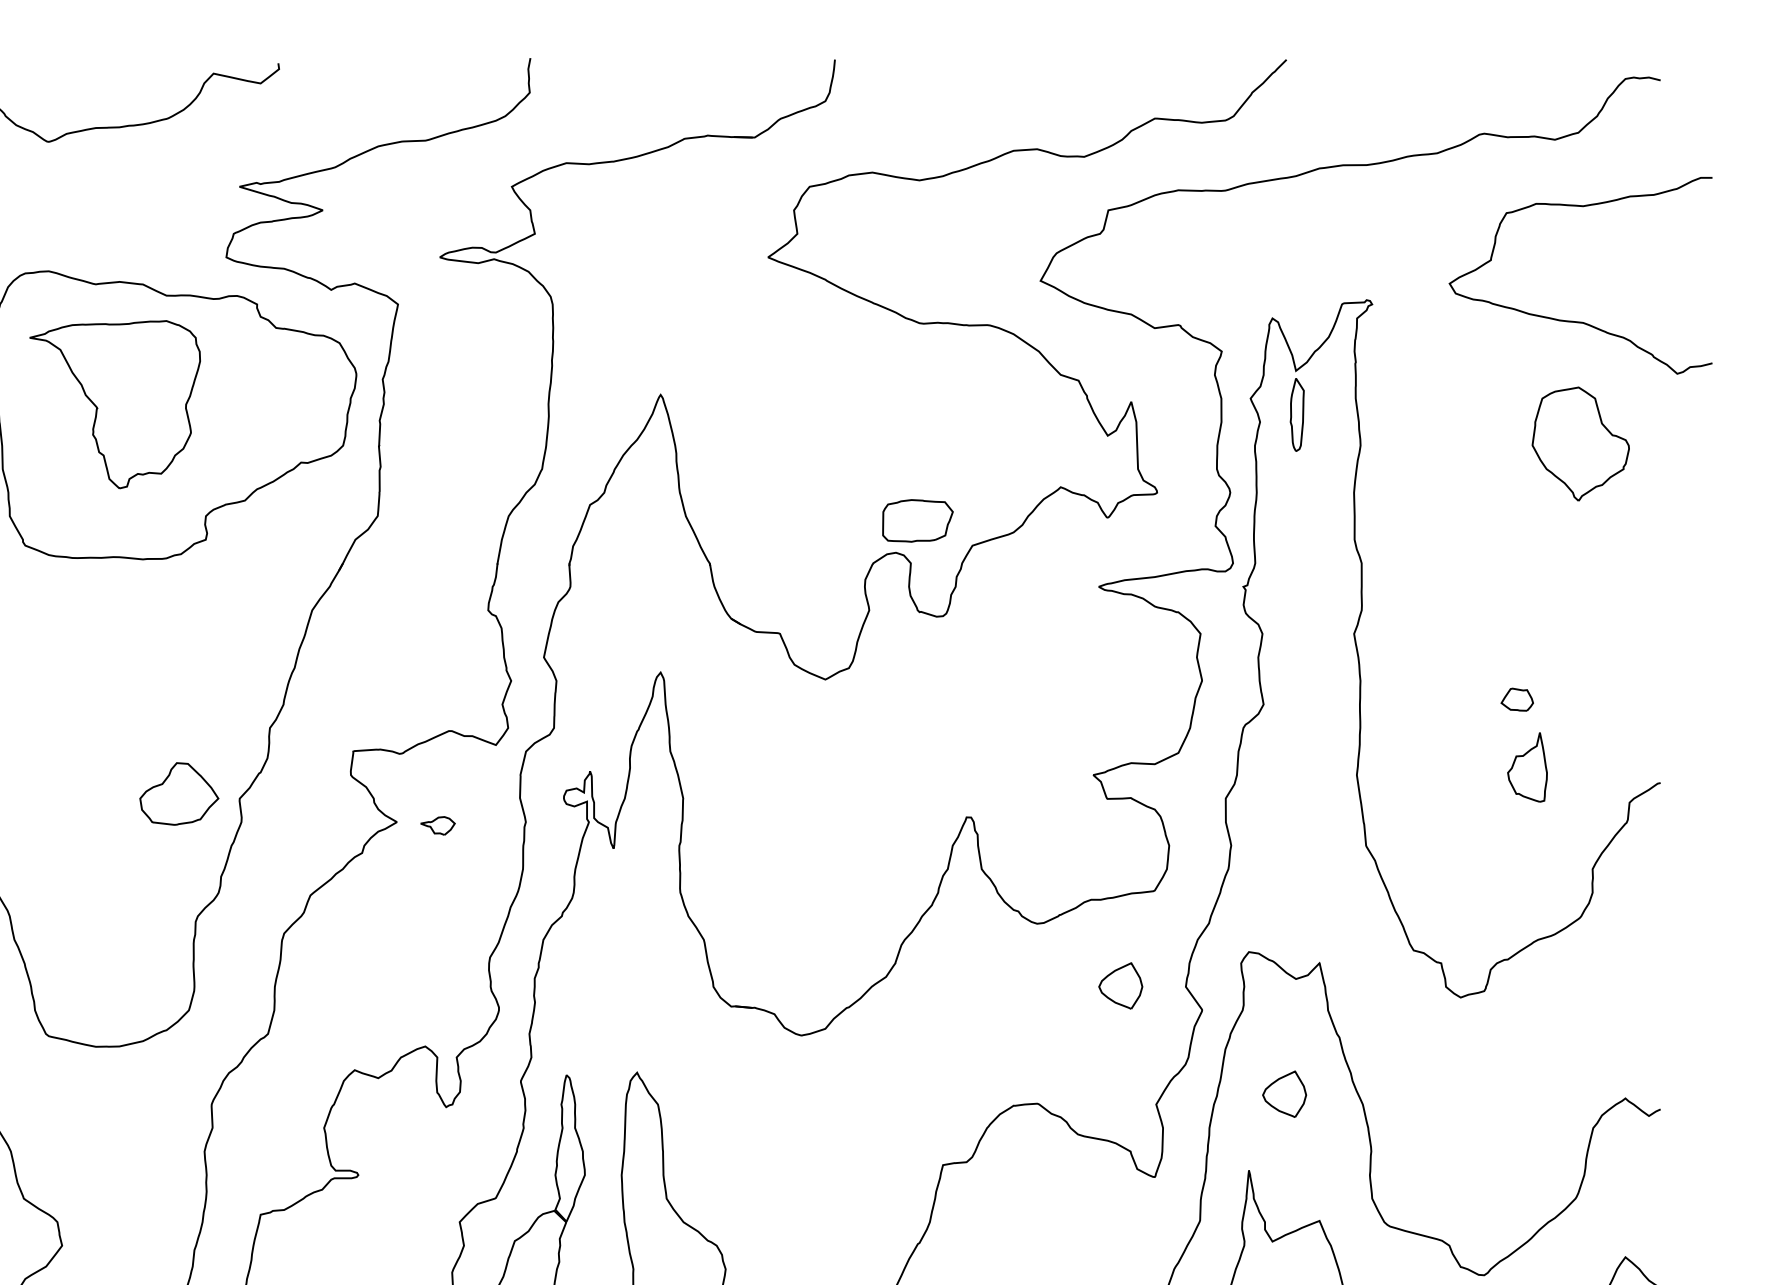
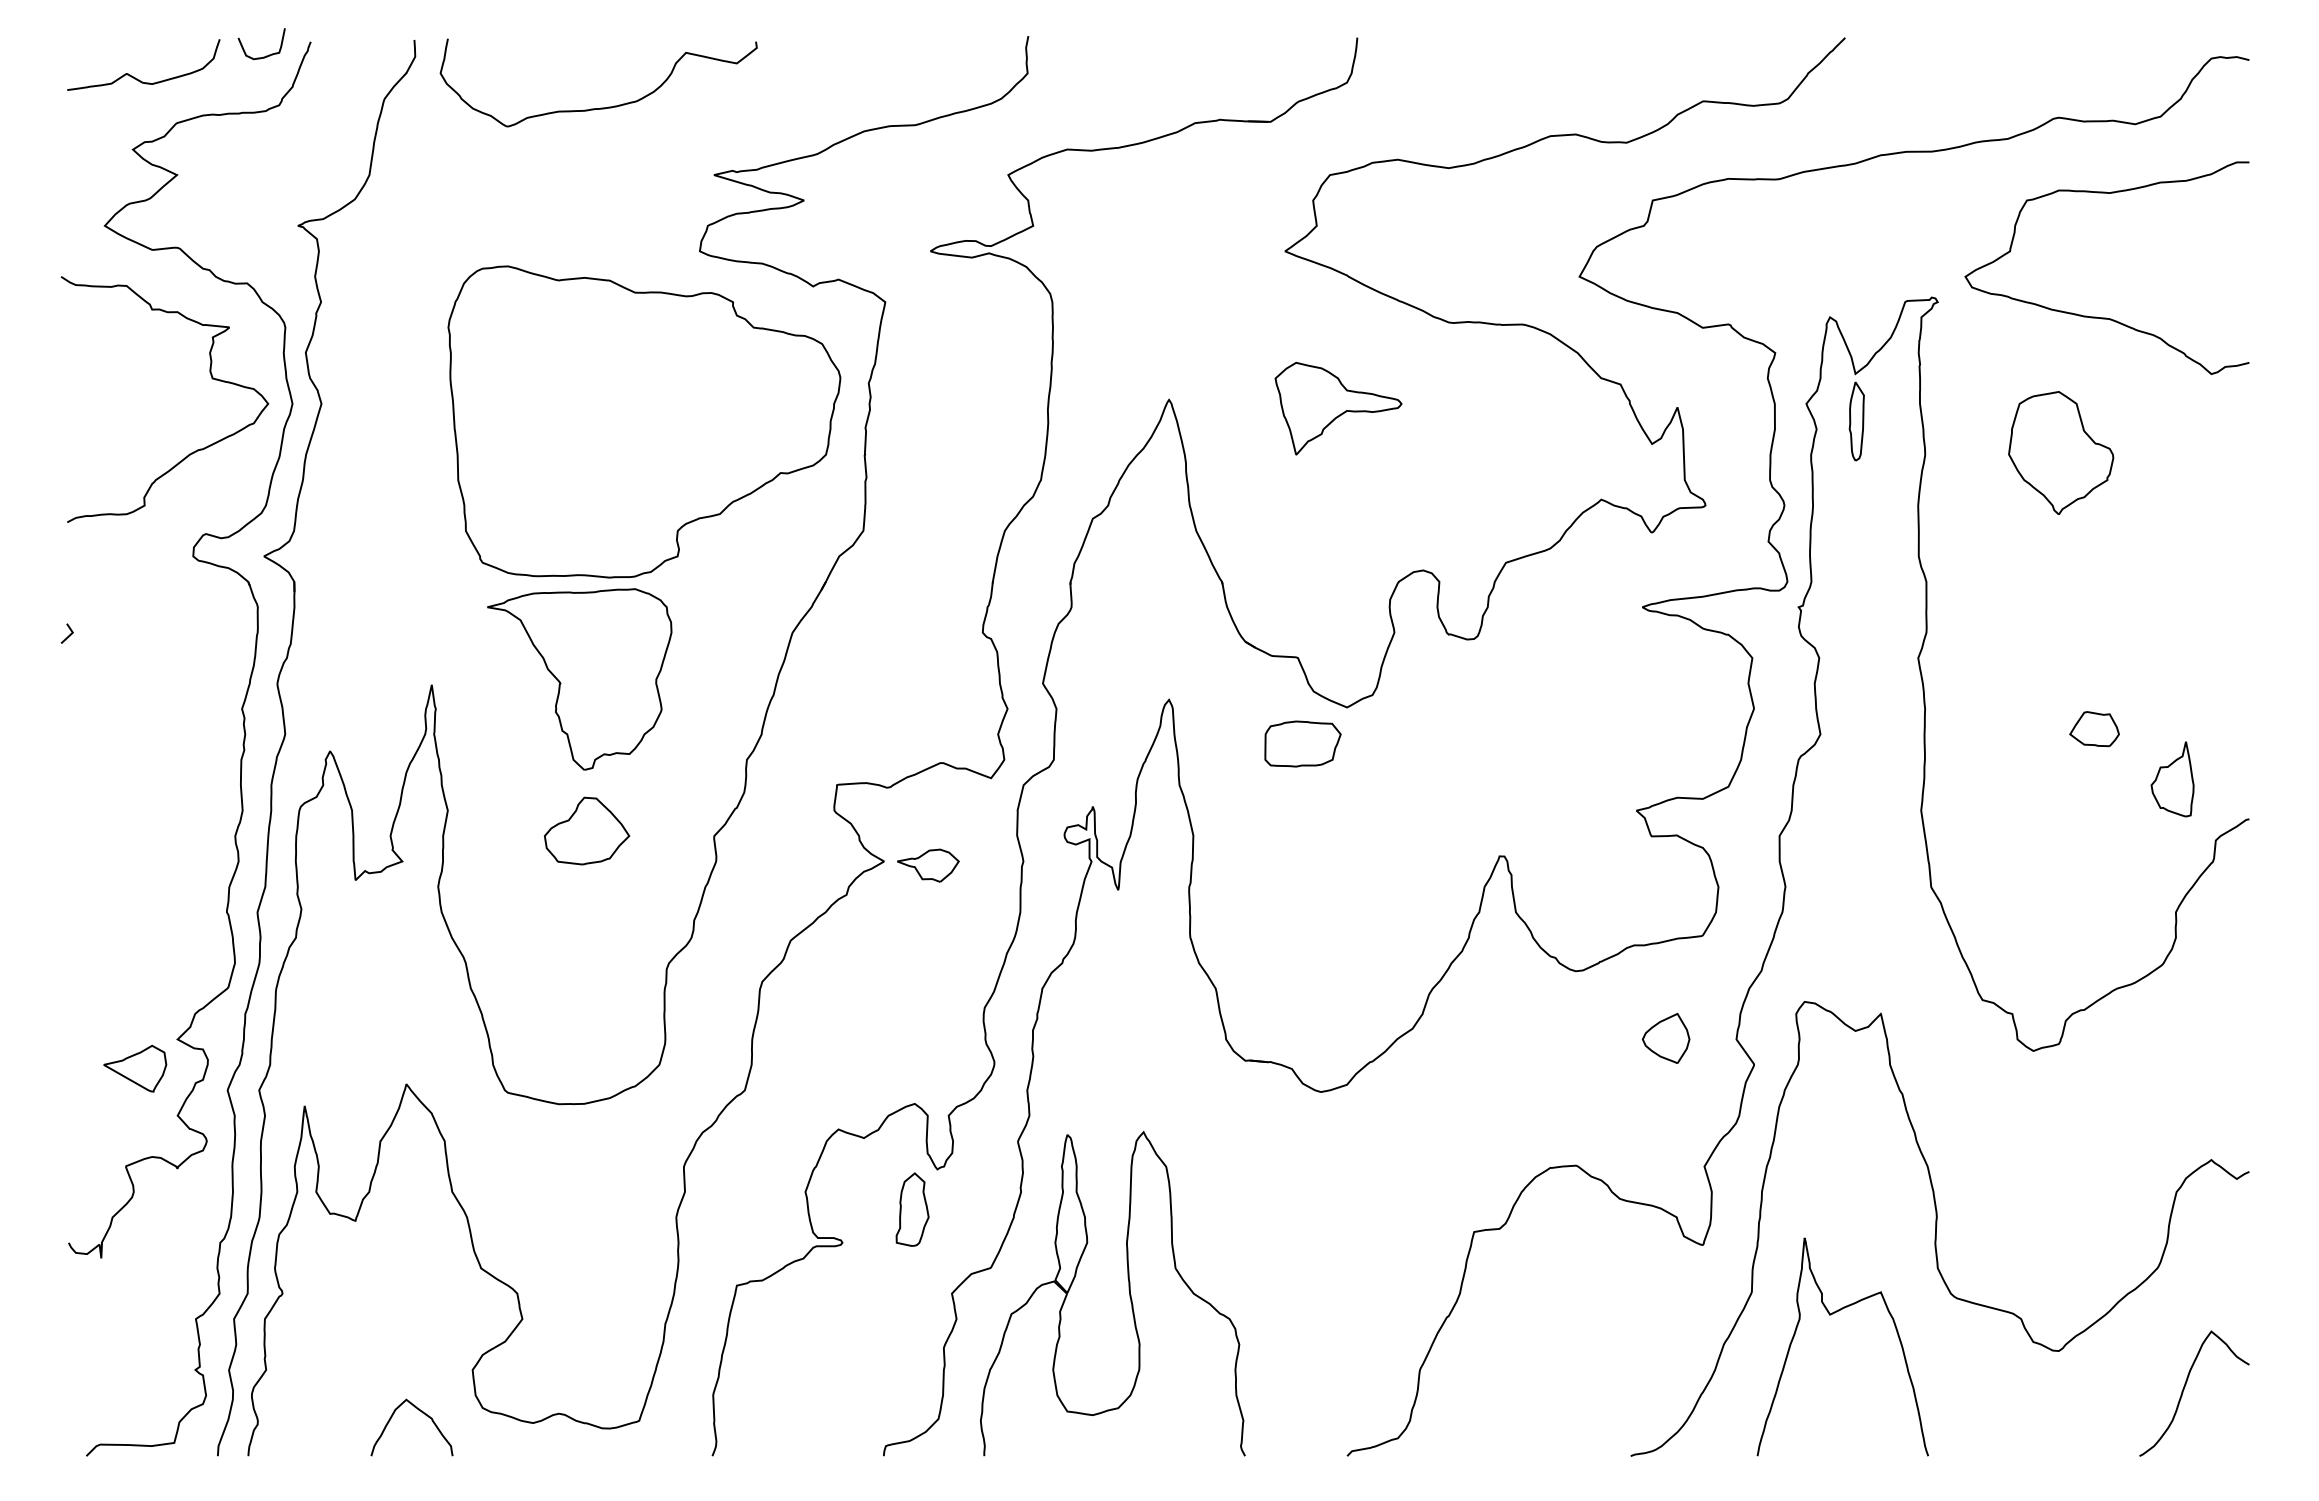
curve: (1580, 321) -> (2106, 317), moved
part: (817, 402) -> (1338, 408), added
part: (114, 404) -> (579, 679), moved
part: (1581, 443) -> (2061, 452), moved
part: (917, 520) -> (1302, 743), moved
part: (1517, 699) -> (2094, 729), size x1.43
part: (1527, 767) -> (2172, 779), moved
part: (179, 793) -> (587, 830), moved
part: (438, 825) -> (928, 865), size x1.67
part: (1284, 1094) -> (1842, 1155), removed
part: (423, 1144) -> (912, 1209), added

